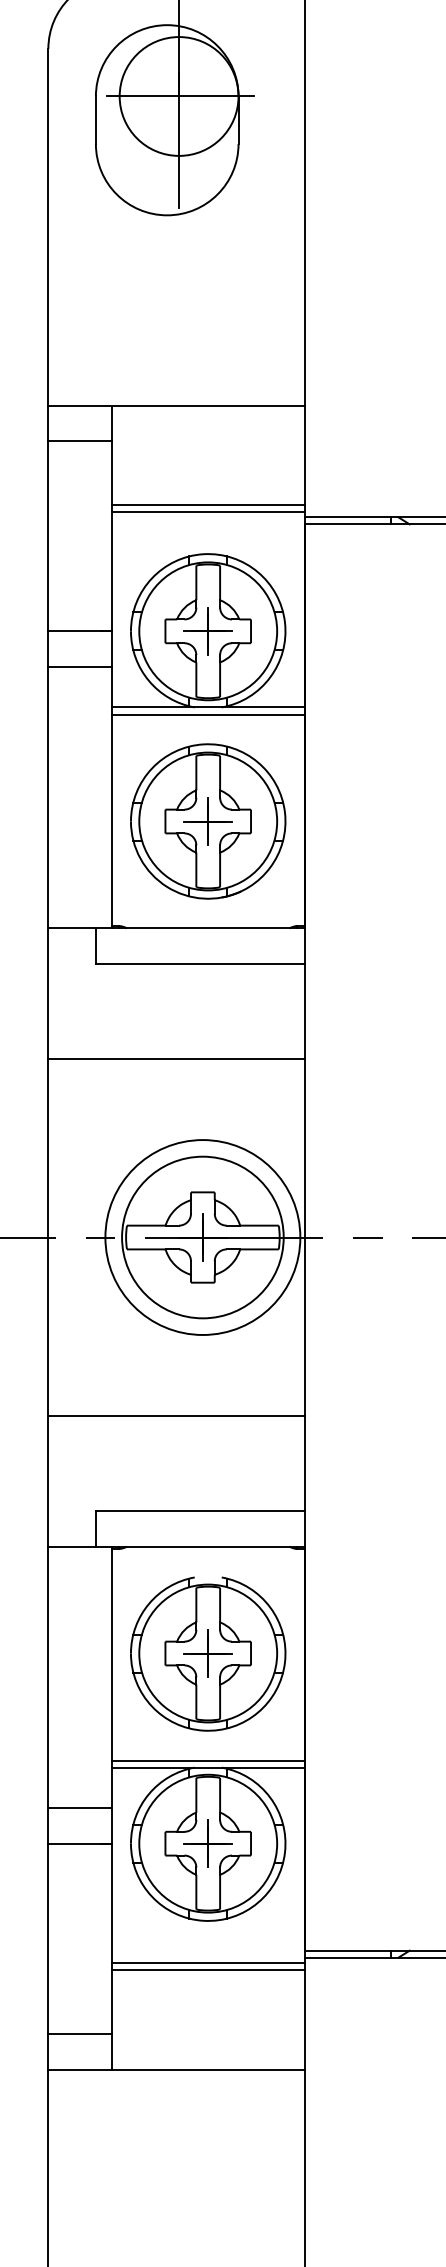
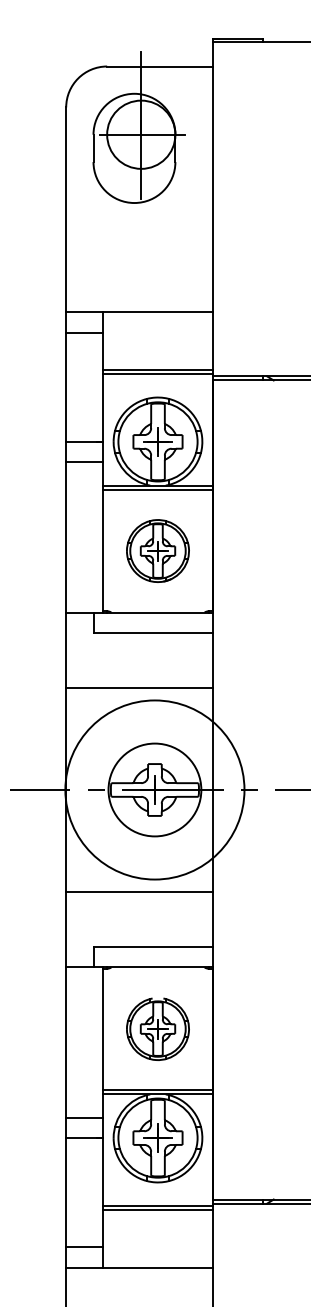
part: (207, 820) -> (157, 550), size x0.7
circle: (202, 1236) -> (154, 789), size x1.6
part: (207, 1654) -> (157, 1029), size x0.7

